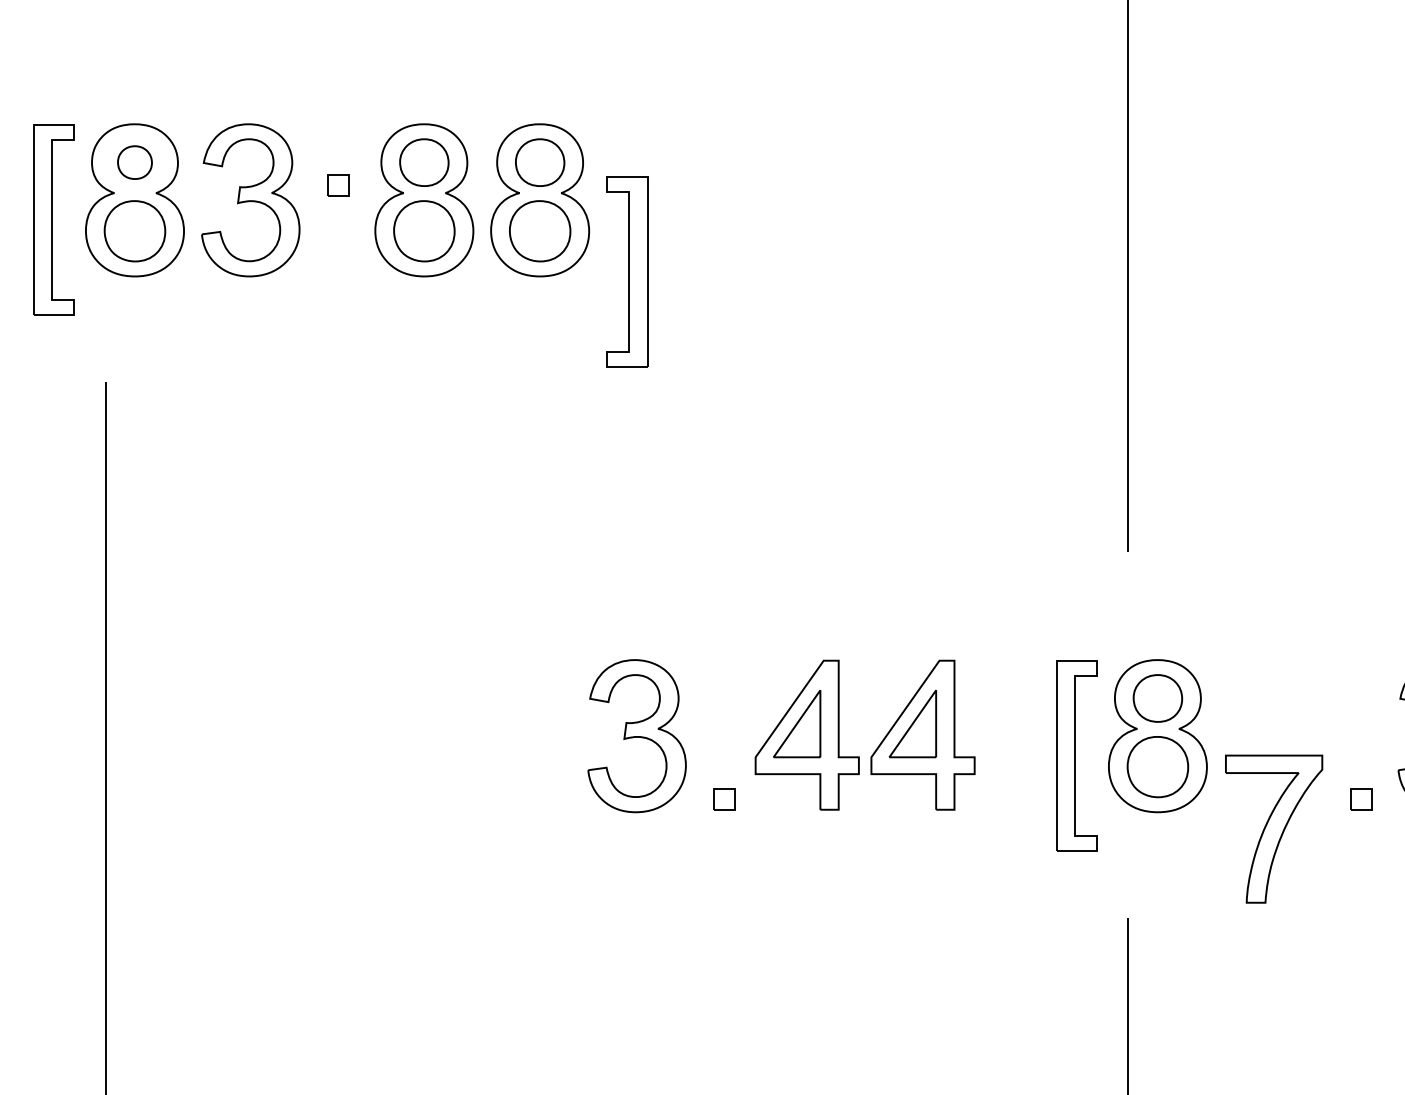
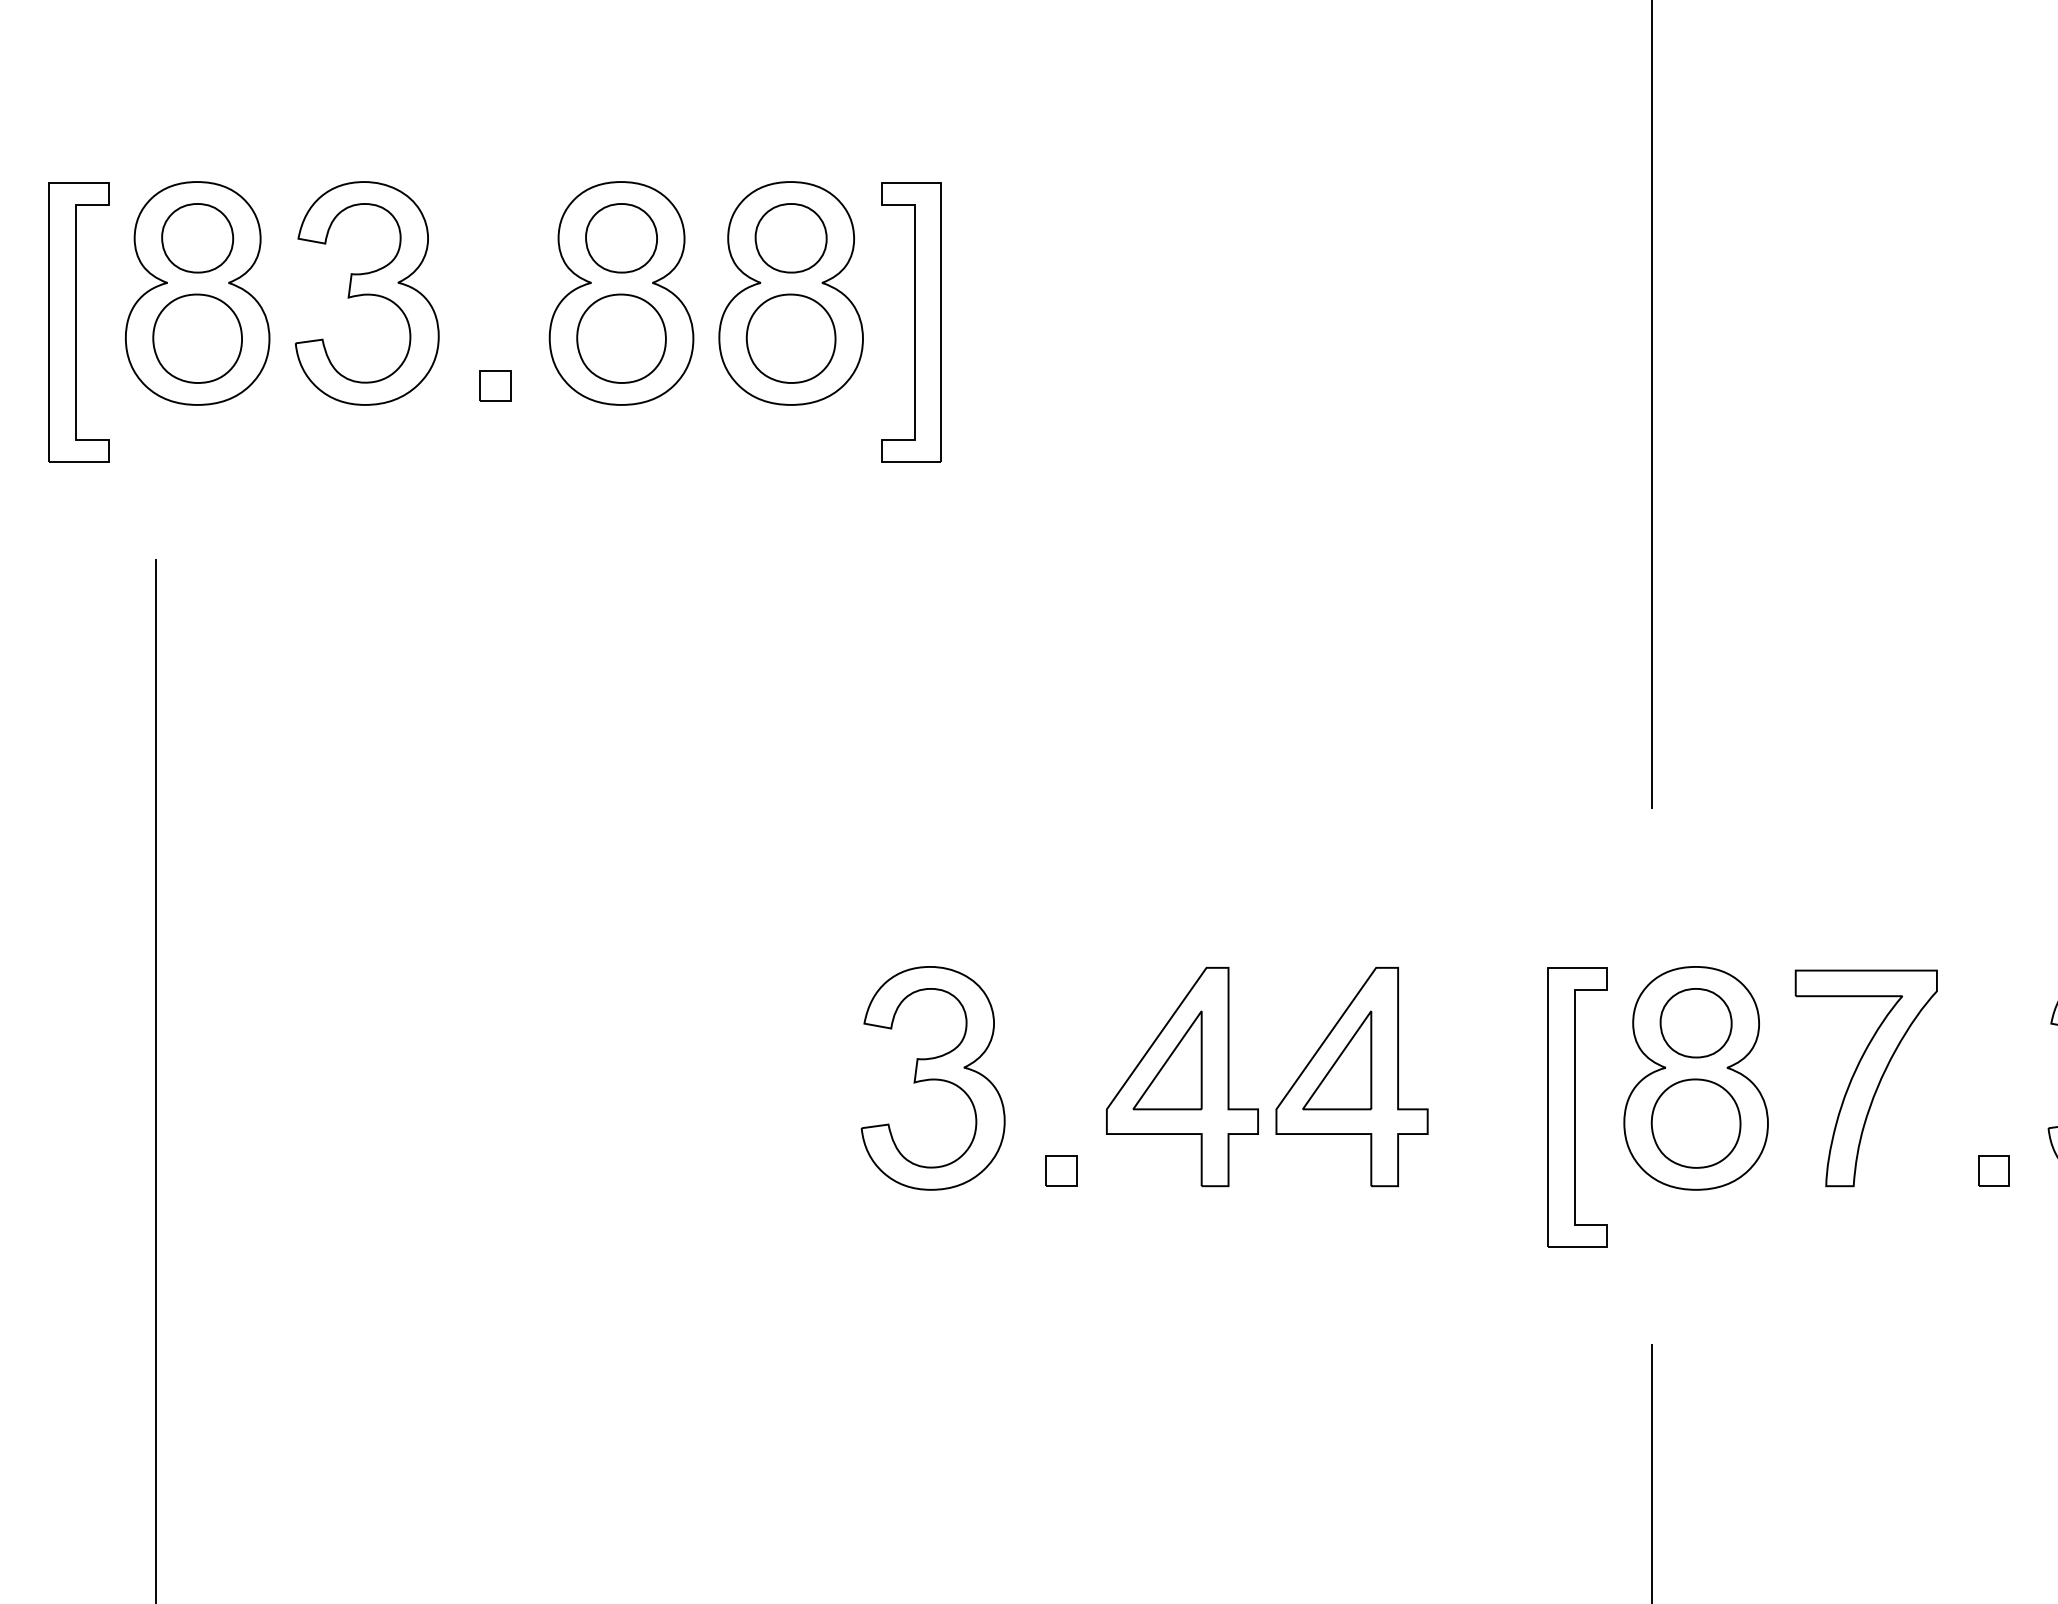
part: (134, 162) -> (196, 238), size x1.43
part: (338, 185) -> (495, 385), moved
part: (627, 271) -> (911, 321), moved
part: (1274, 828) -> (1866, 1077), moved

